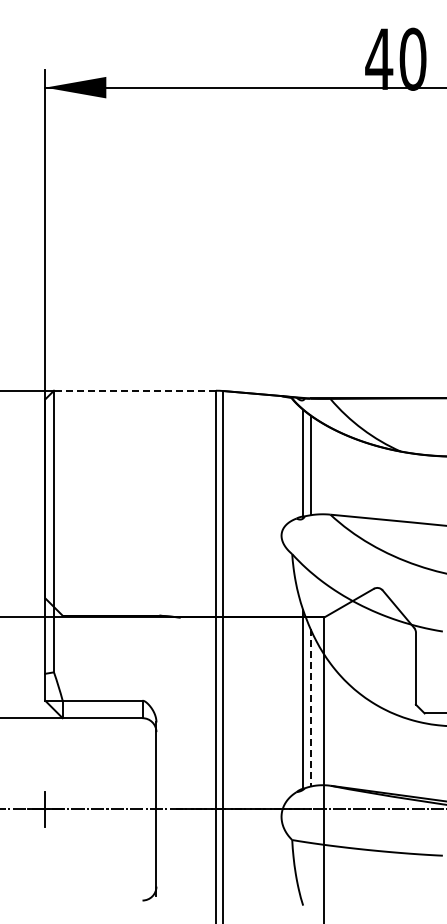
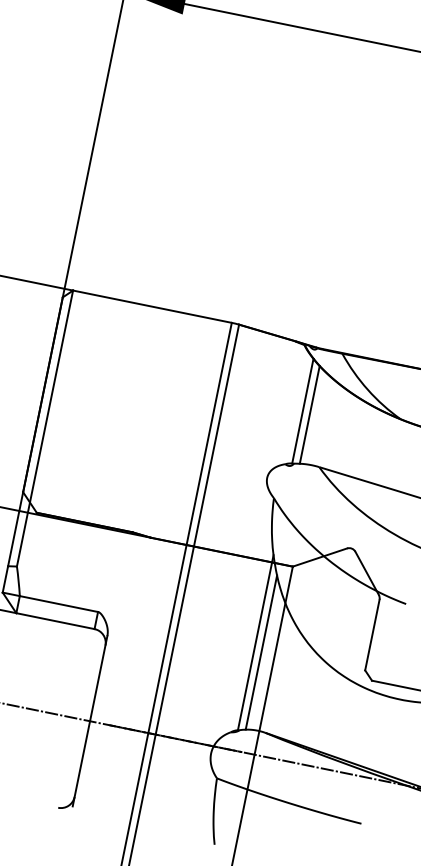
line: (134, 390) -> (152, 306), dashed -> solid
line: (310, 707) -> (261, 652), dashed -> solid

